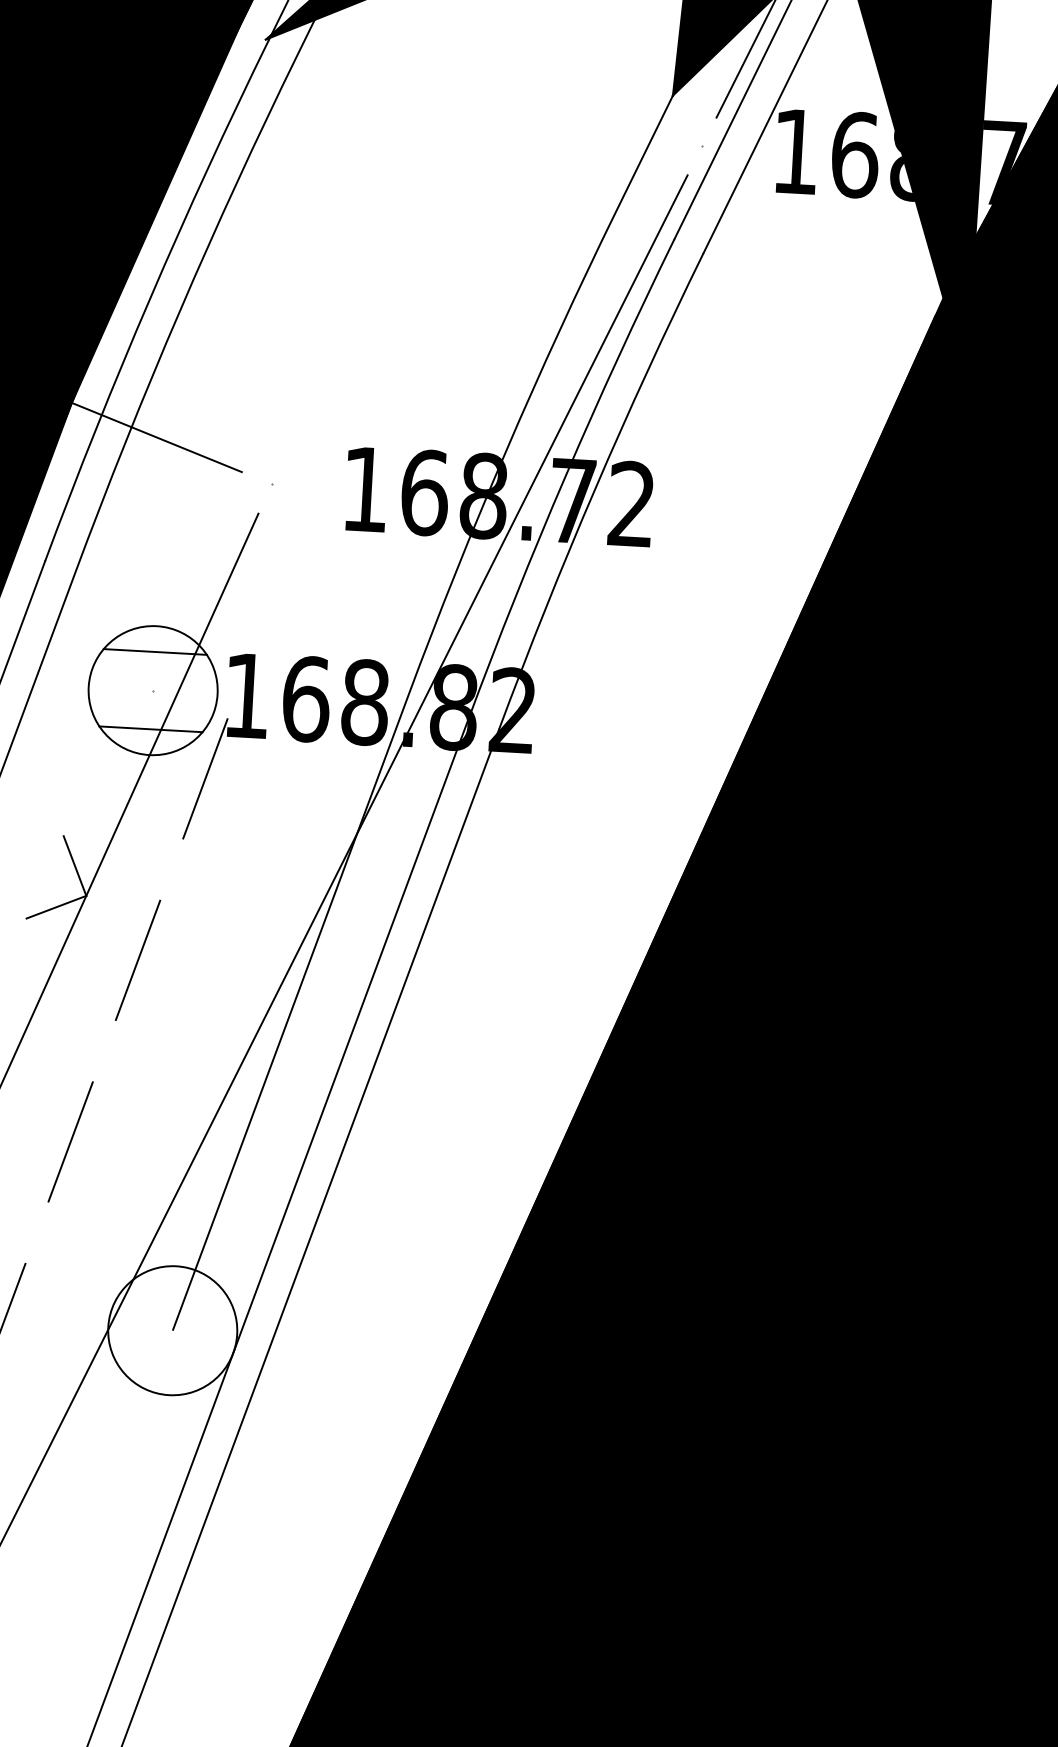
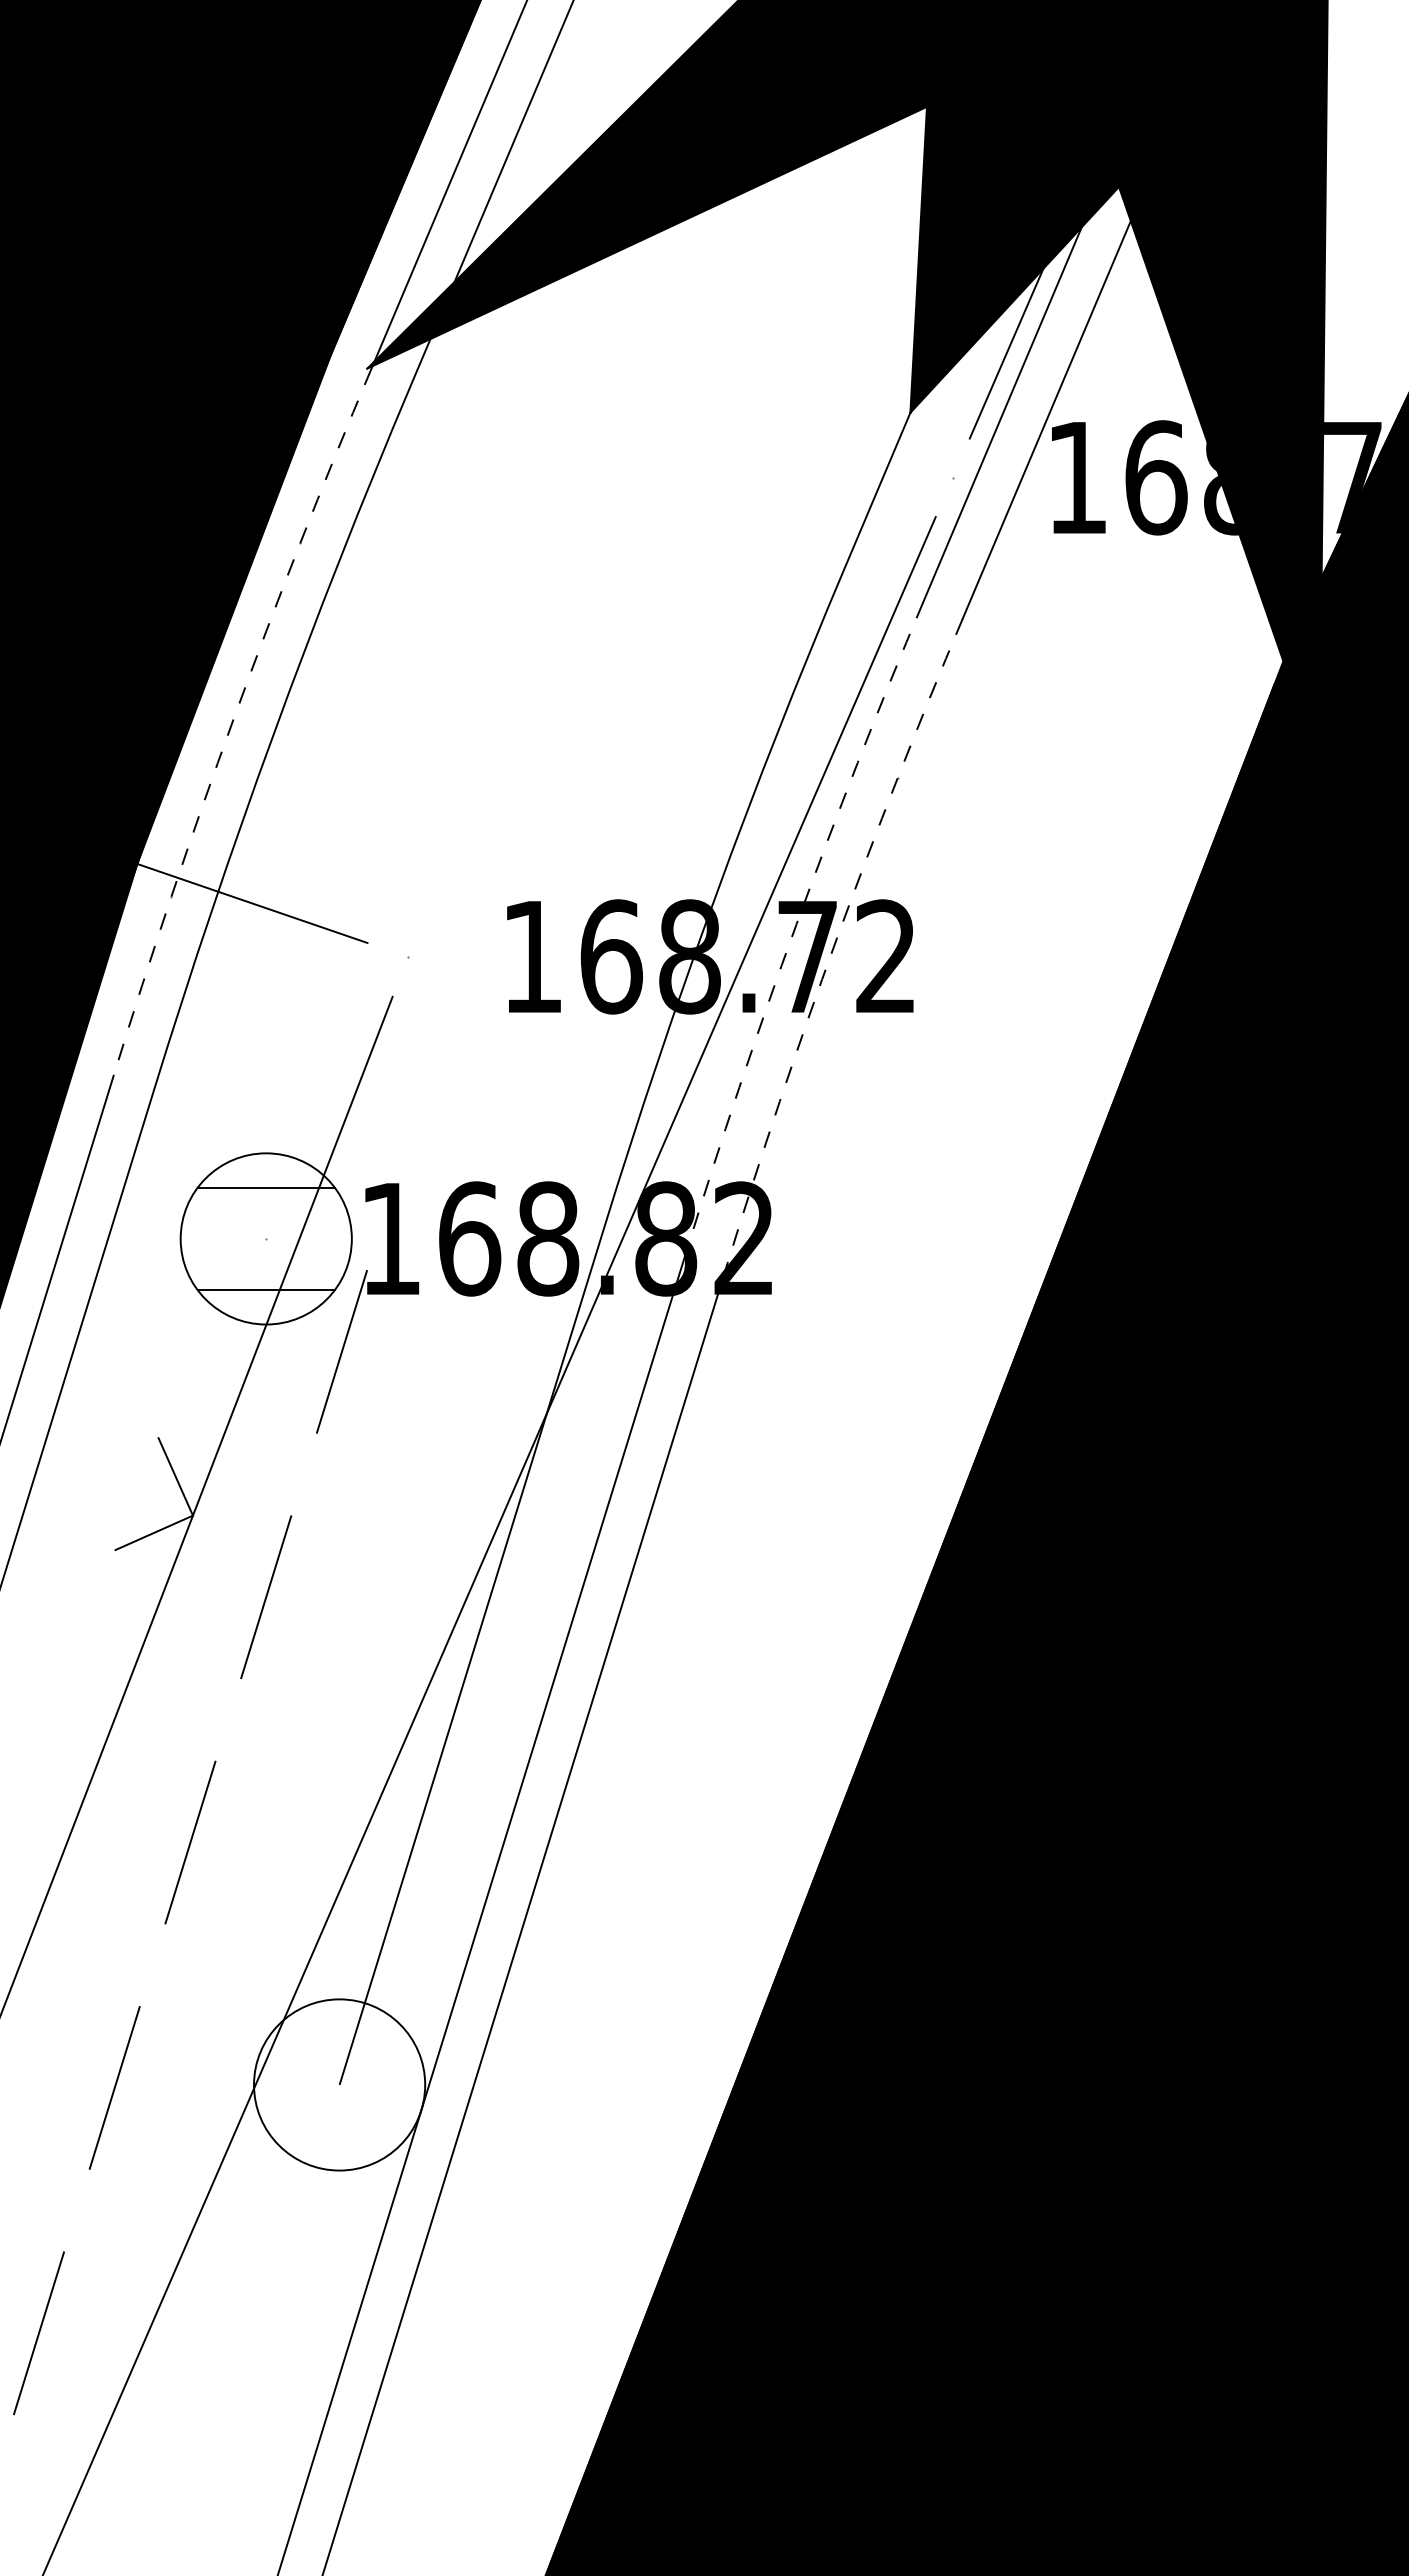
arc: (150, 298) -> (233, 719), solid -> dashed
arc: (565, 476) -> (796, 924), solid -> dashed
arc: (595, 489) -> (836, 939), solid -> dashed

